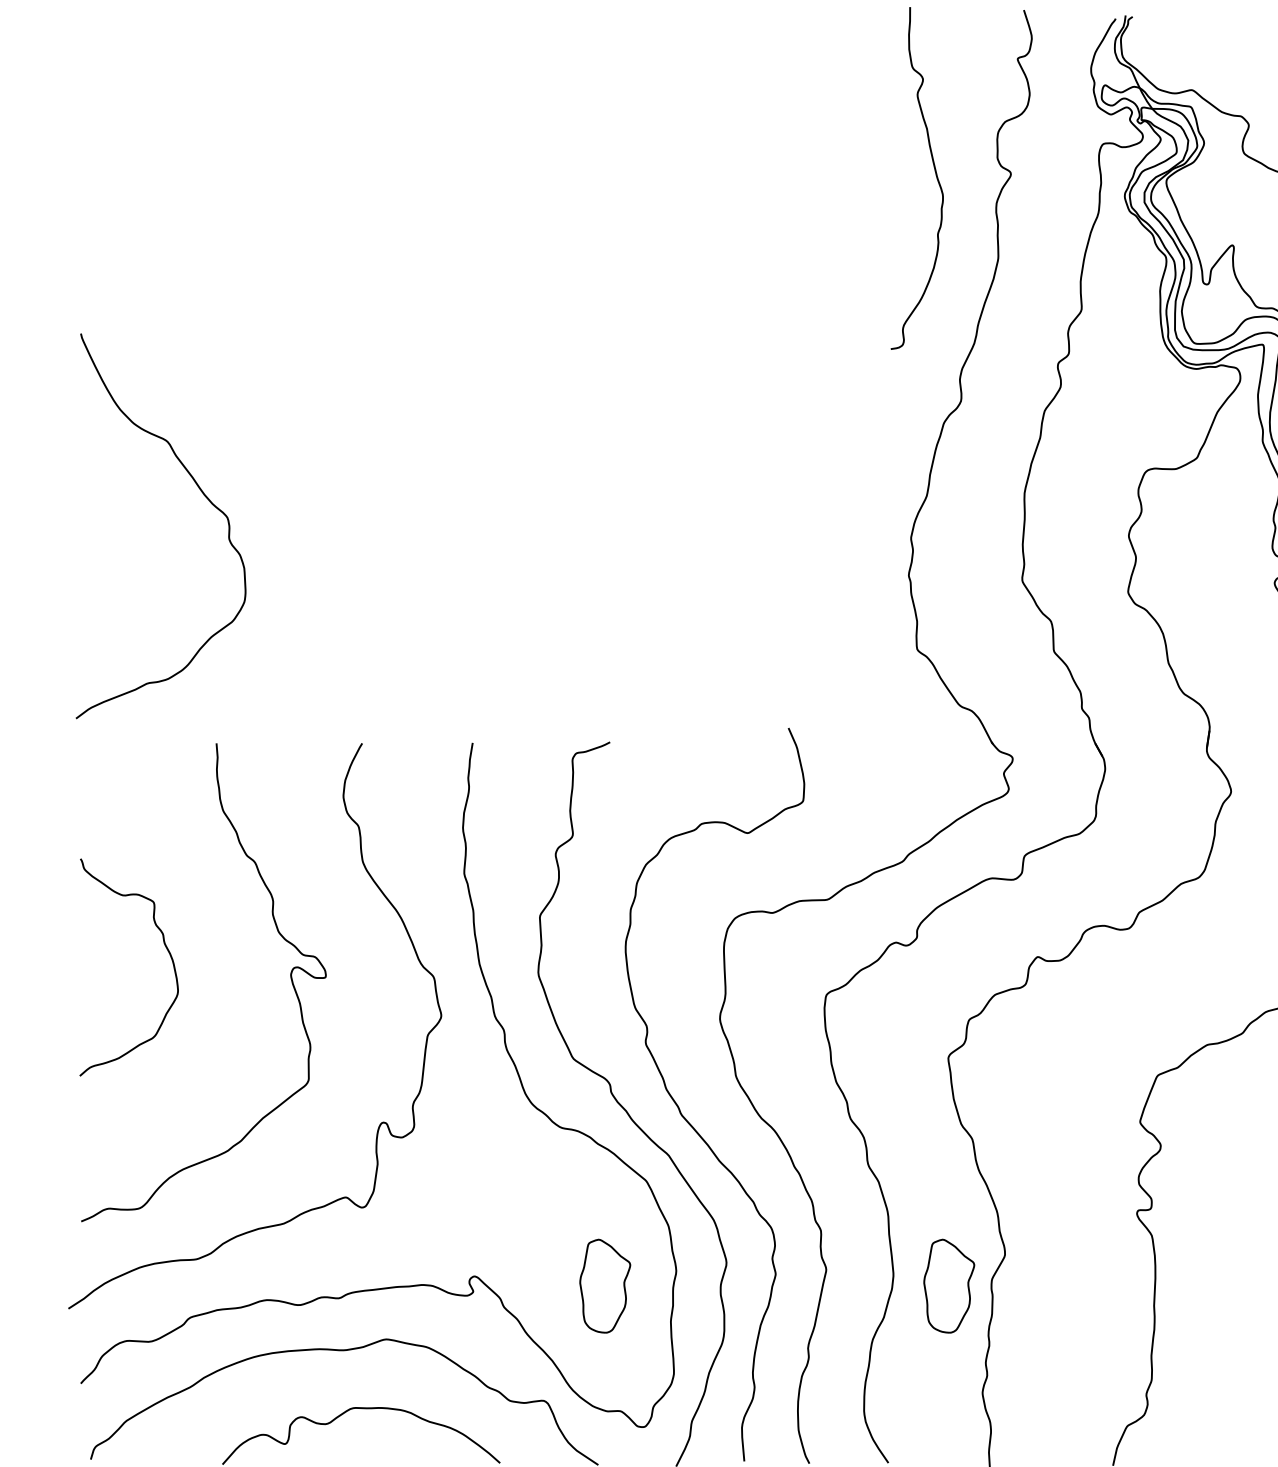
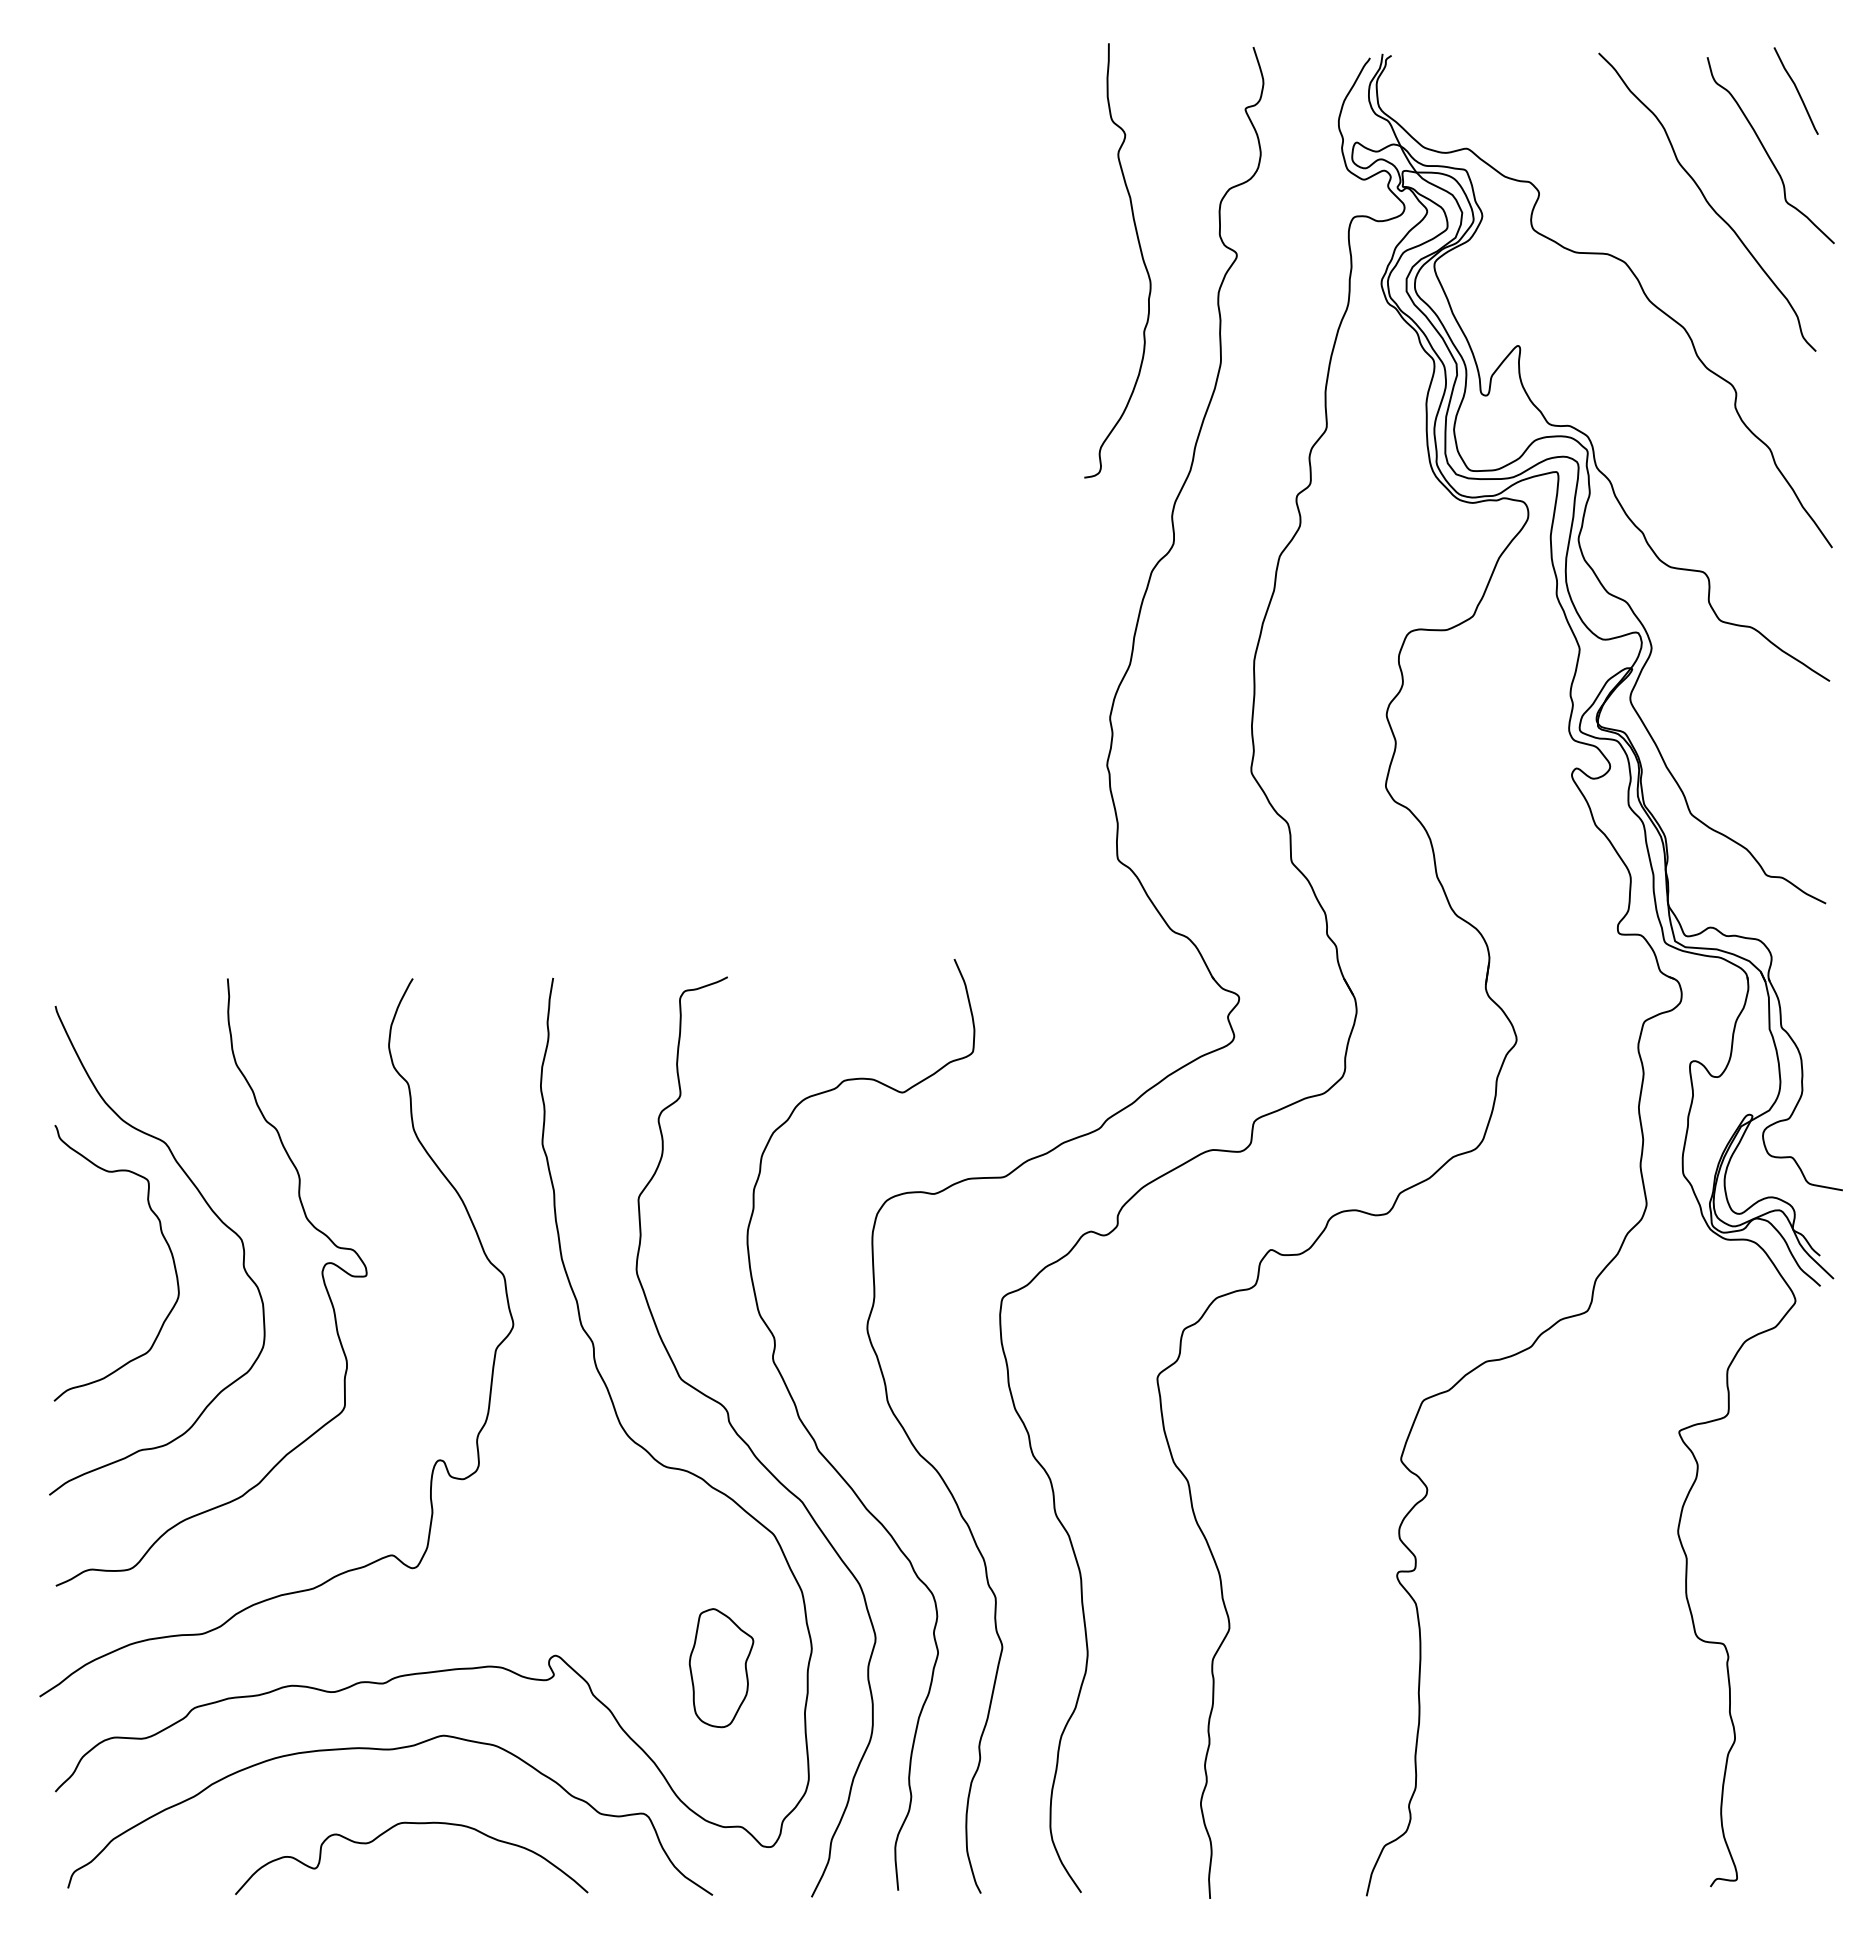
curve: (203, 495) -> (211, 1211), moved
part: (949, 1286) -> (1158, 1668), removed

